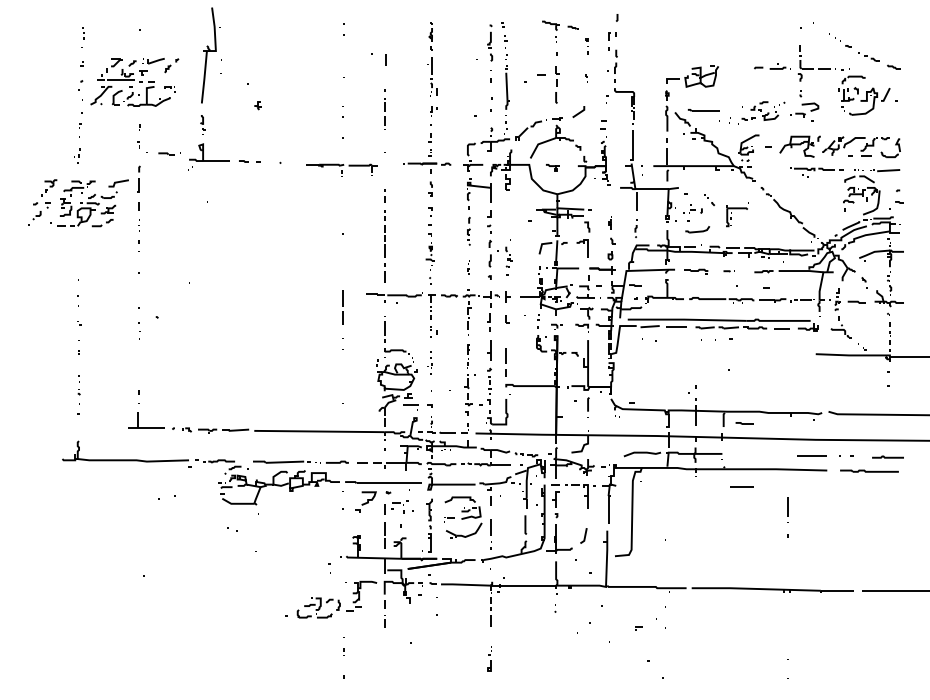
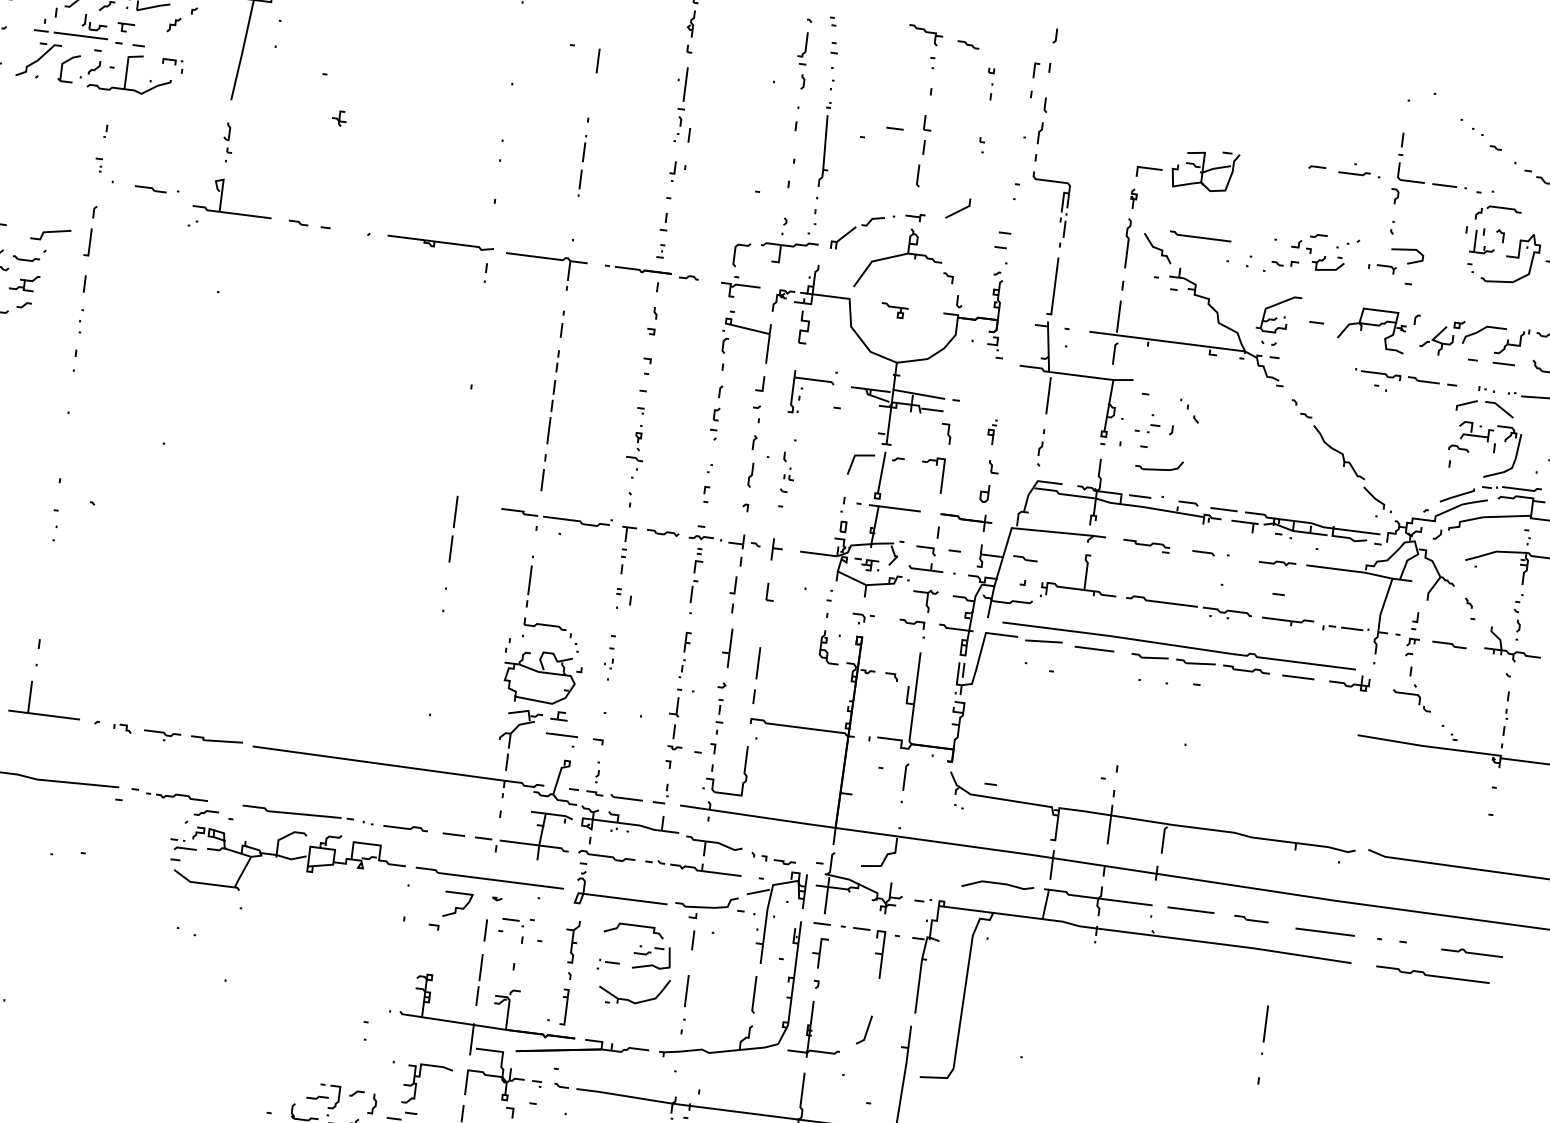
part: (341, 170) -> (485, 263), size x1.43
part: (737, 214) -> (812, 391), moved
part: (468, 267) -> (707, 482), size x1.43
part: (728, 271) -> (1209, 553), size x1.67
line: (744, 423) -> (1251, 918), moved
line: (741, 486) -> (1189, 909), moved

